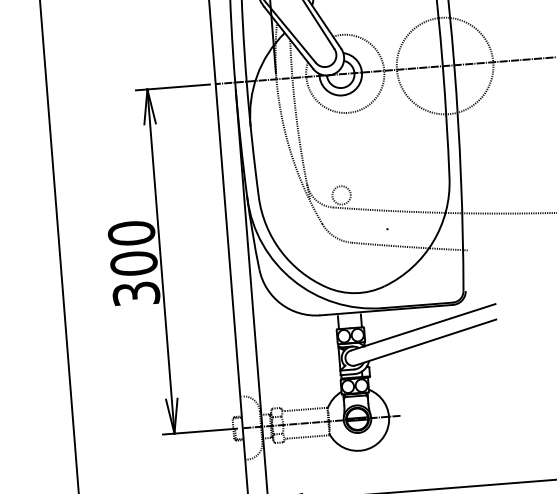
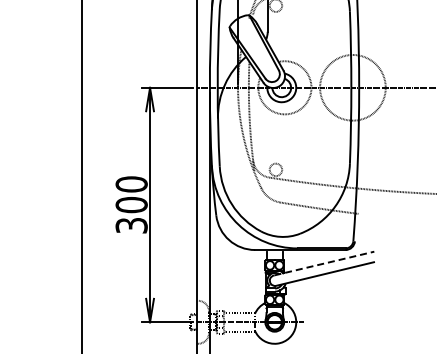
line: (423, 327) -> (324, 263), solid -> dashed

